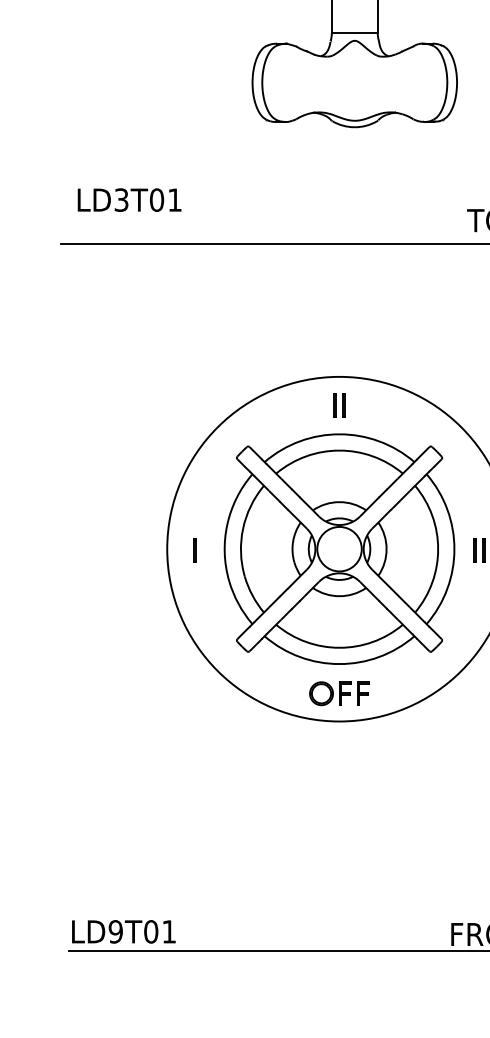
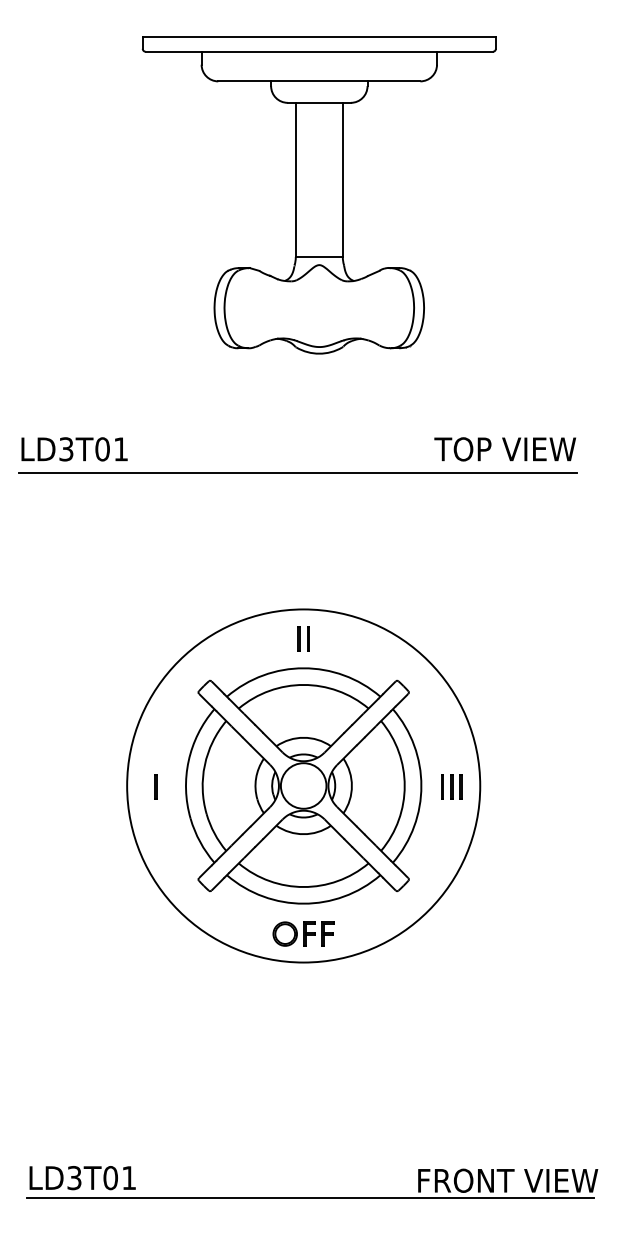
text: (129, 200) -> (74, 449), moved
text: (115, 931) -> (74, 1177), LD9T01 -> LD3T01

